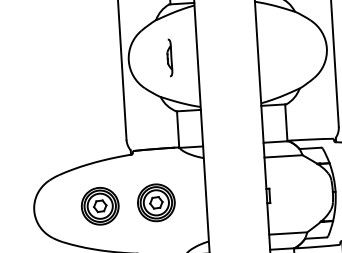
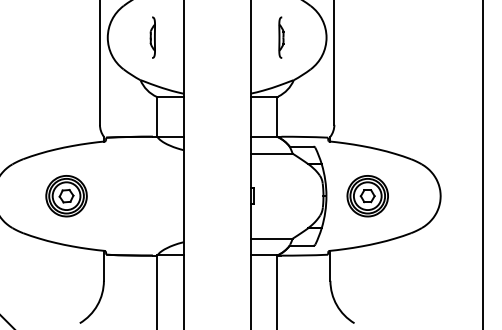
part: (286, 50) -> (281, 37), added
part: (156, 203) -> (128, 196), removed

